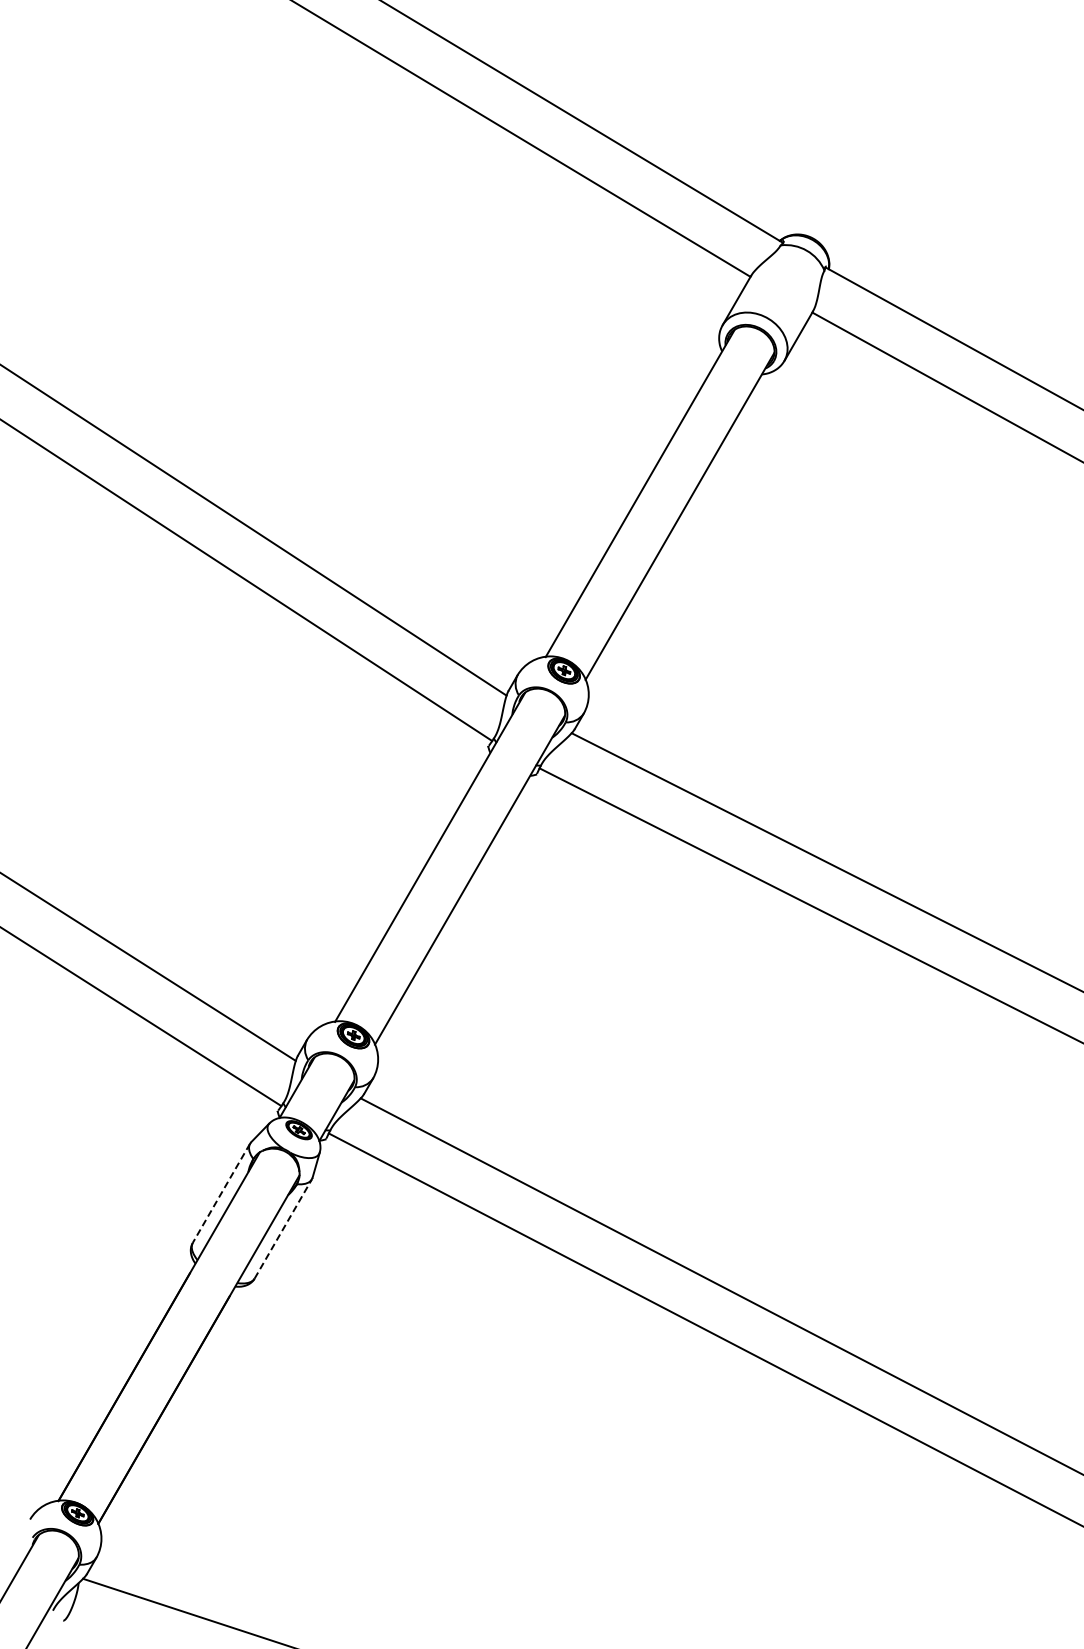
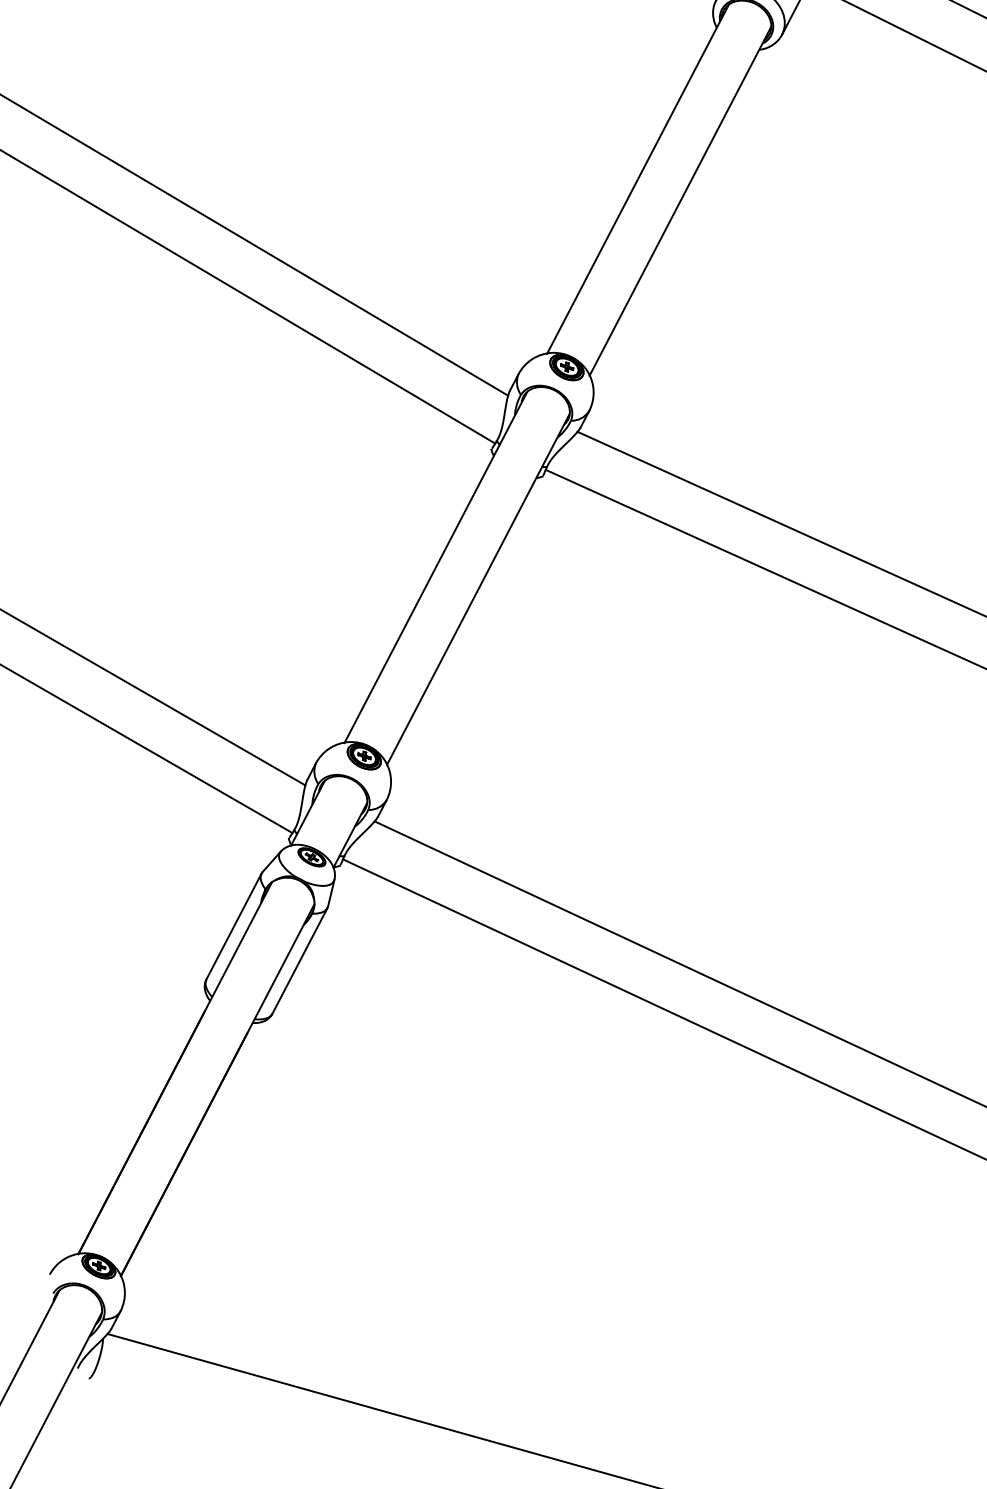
line: (221, 1193) -> (234, 926), dashed -> solid
line: (283, 1228) -> (300, 960), dashed -> solid

